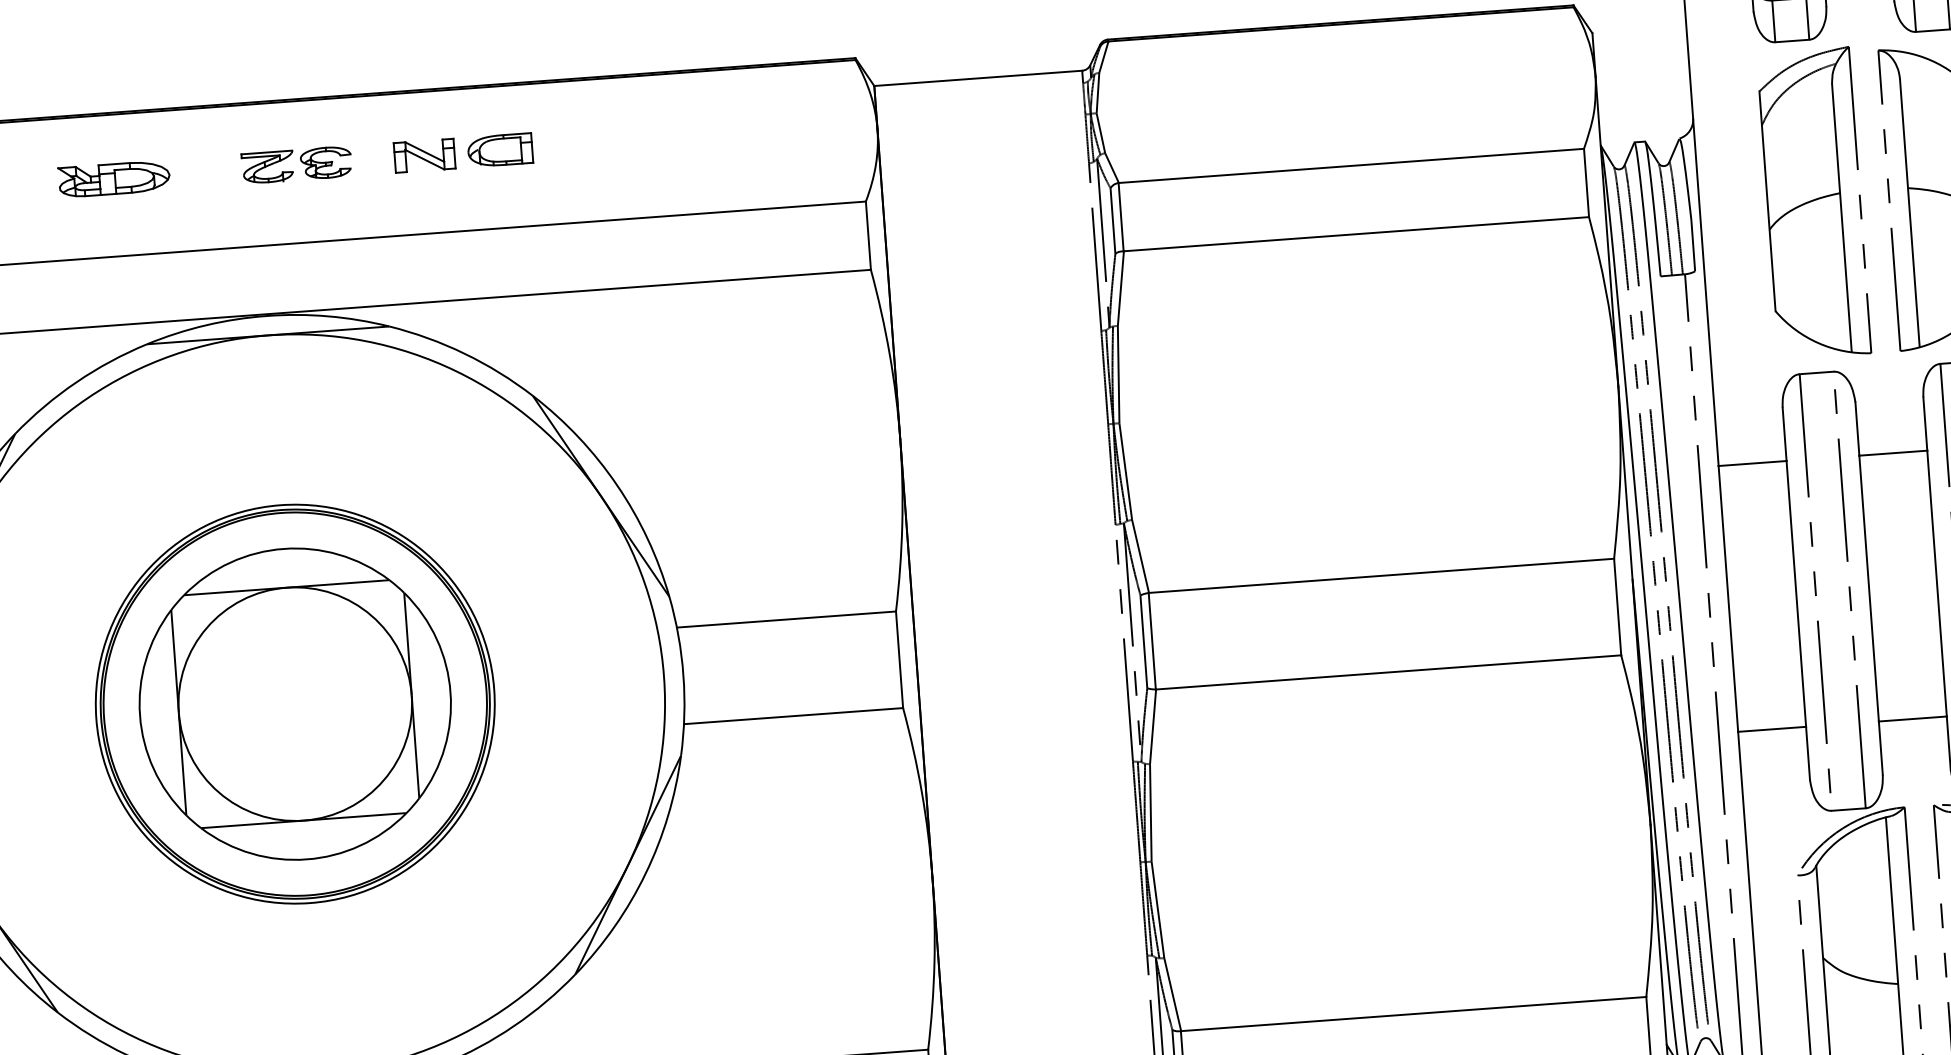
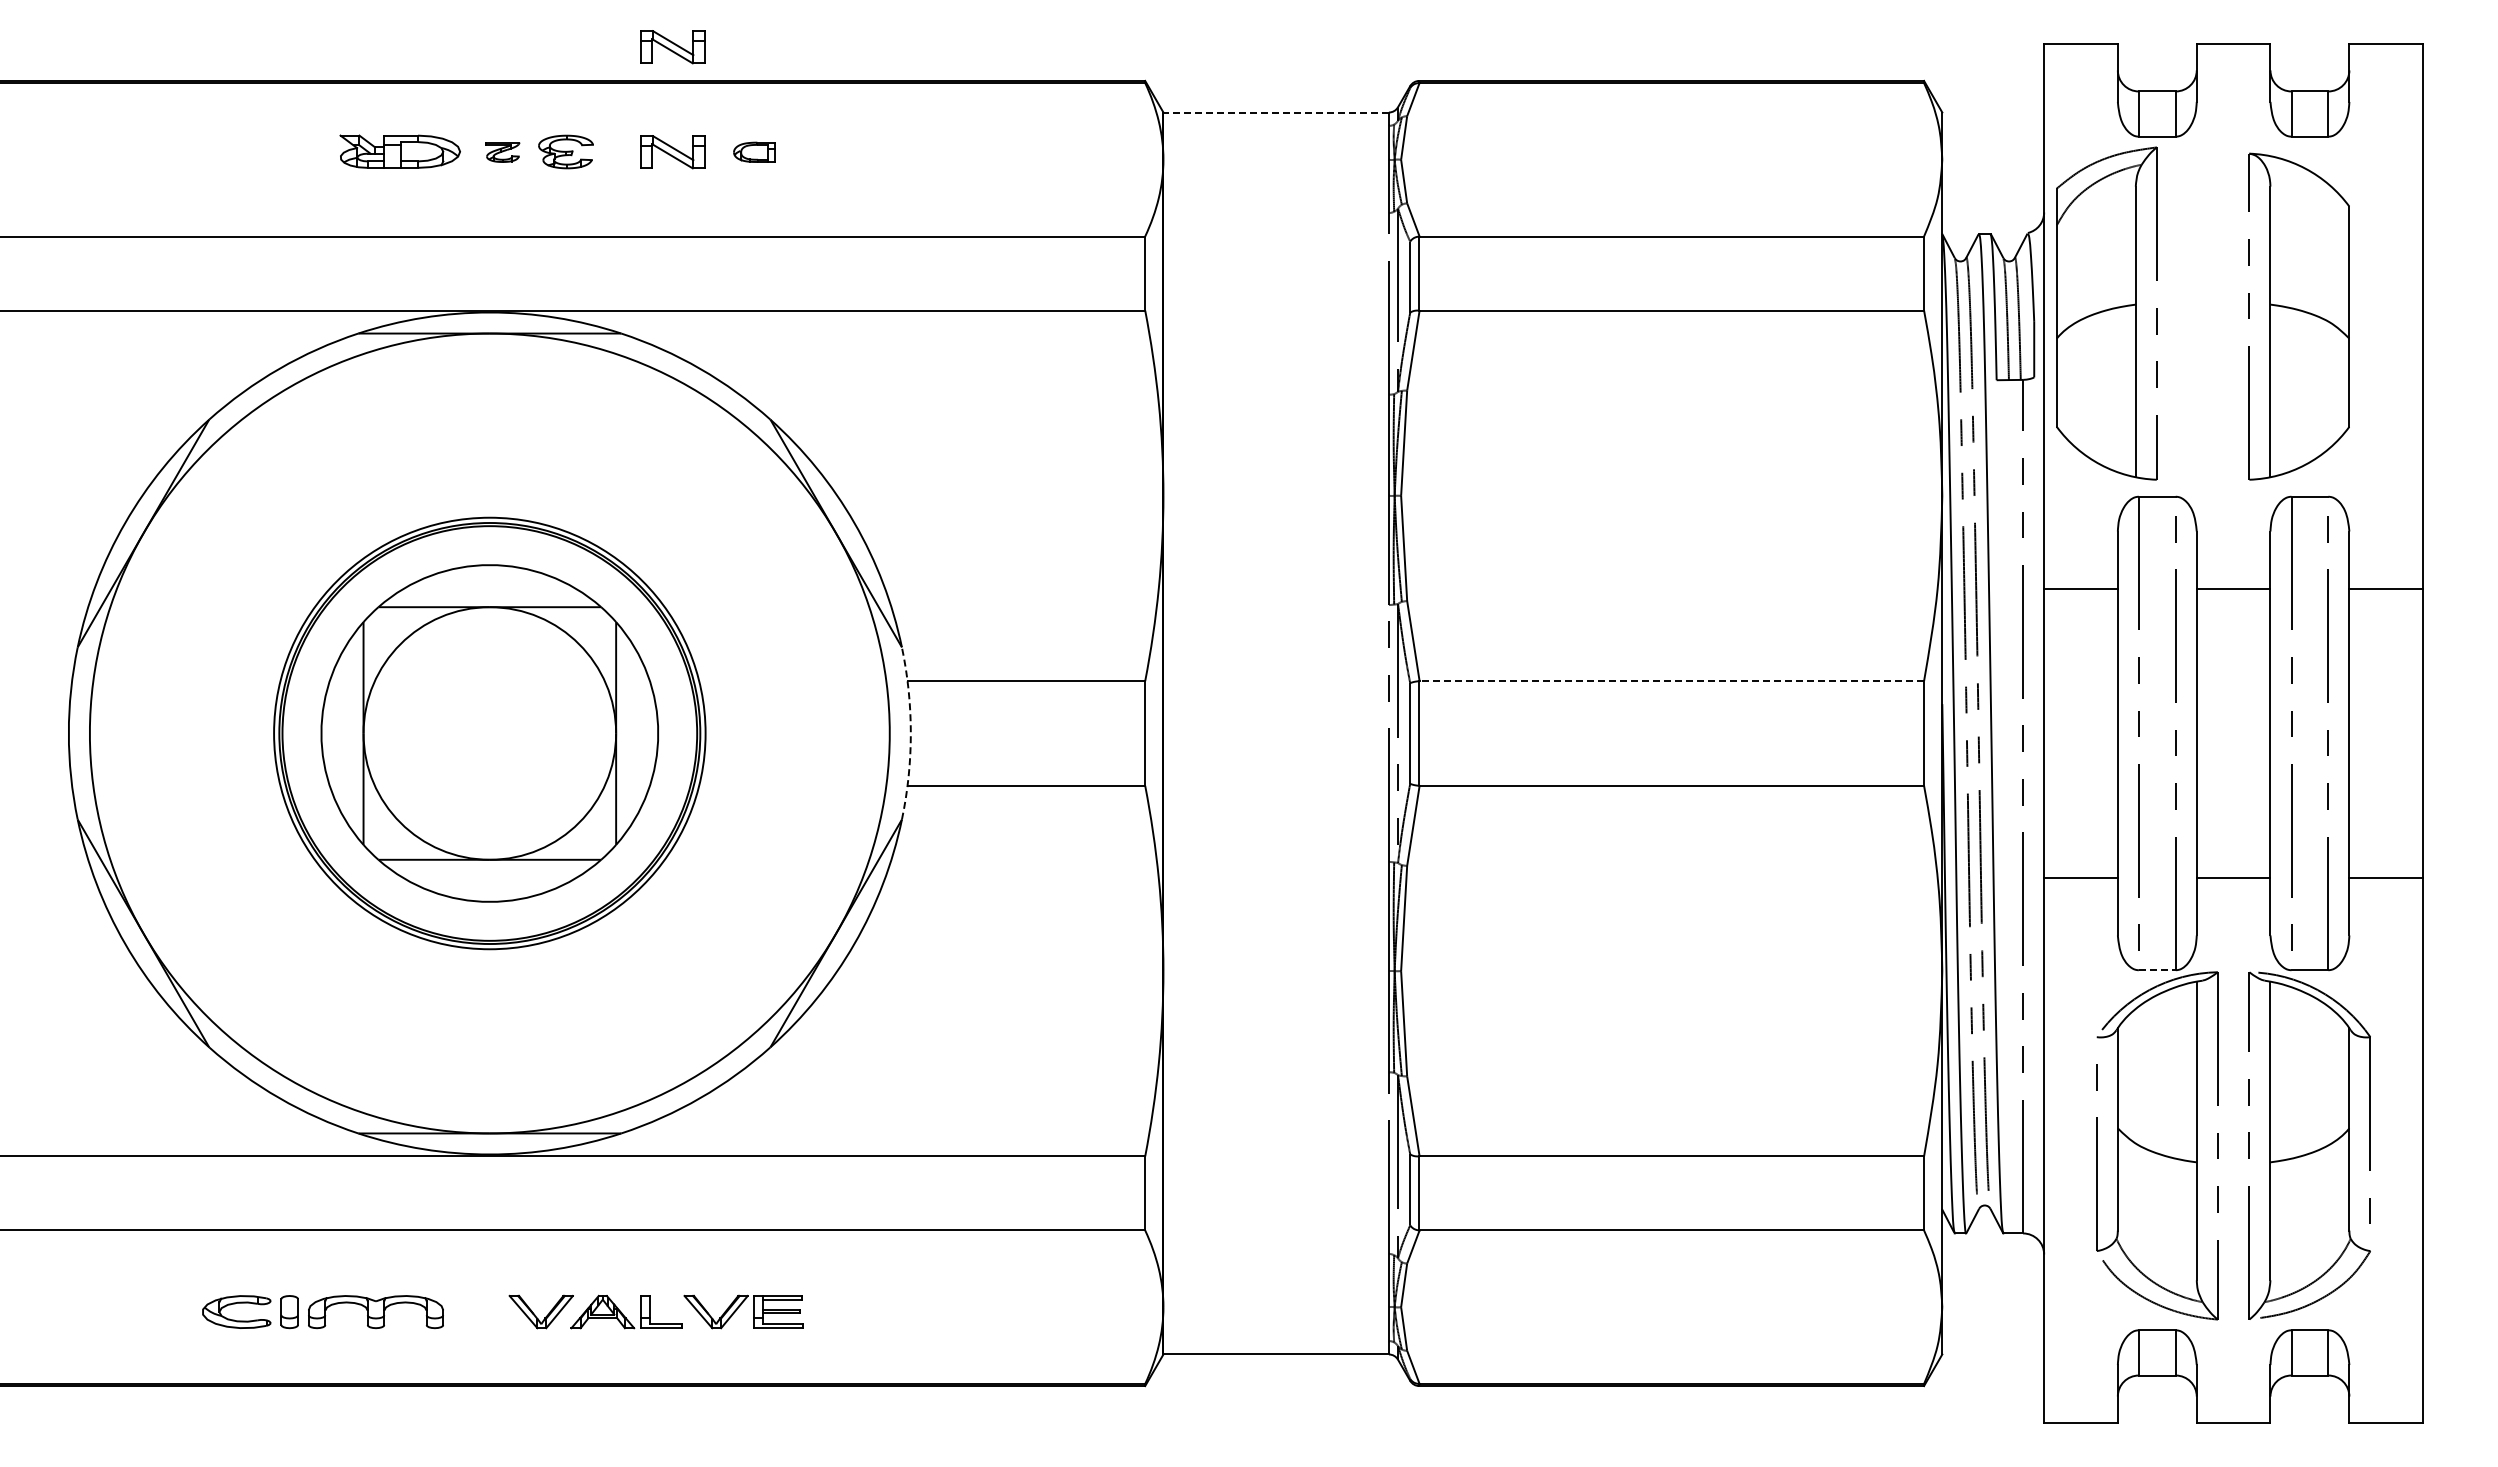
part: (417, 59) -> (672, 47), added
line: (978, 78) -> (1276, 112), solid -> dashed
part: (499, 150) -> (754, 152), size x0.6
part: (267, 167) -> (502, 152), size x0.6
part: (113, 178) -> (399, 151), moved
part: (1813, 203) -> (2106, 313), moved
line: (1381, 576) -> (1671, 681), solid -> dashed
arc: (683, 675) -> (910, 733), solid -> dashed
line: (1848, 809) -> (2157, 970), solid -> dashed

